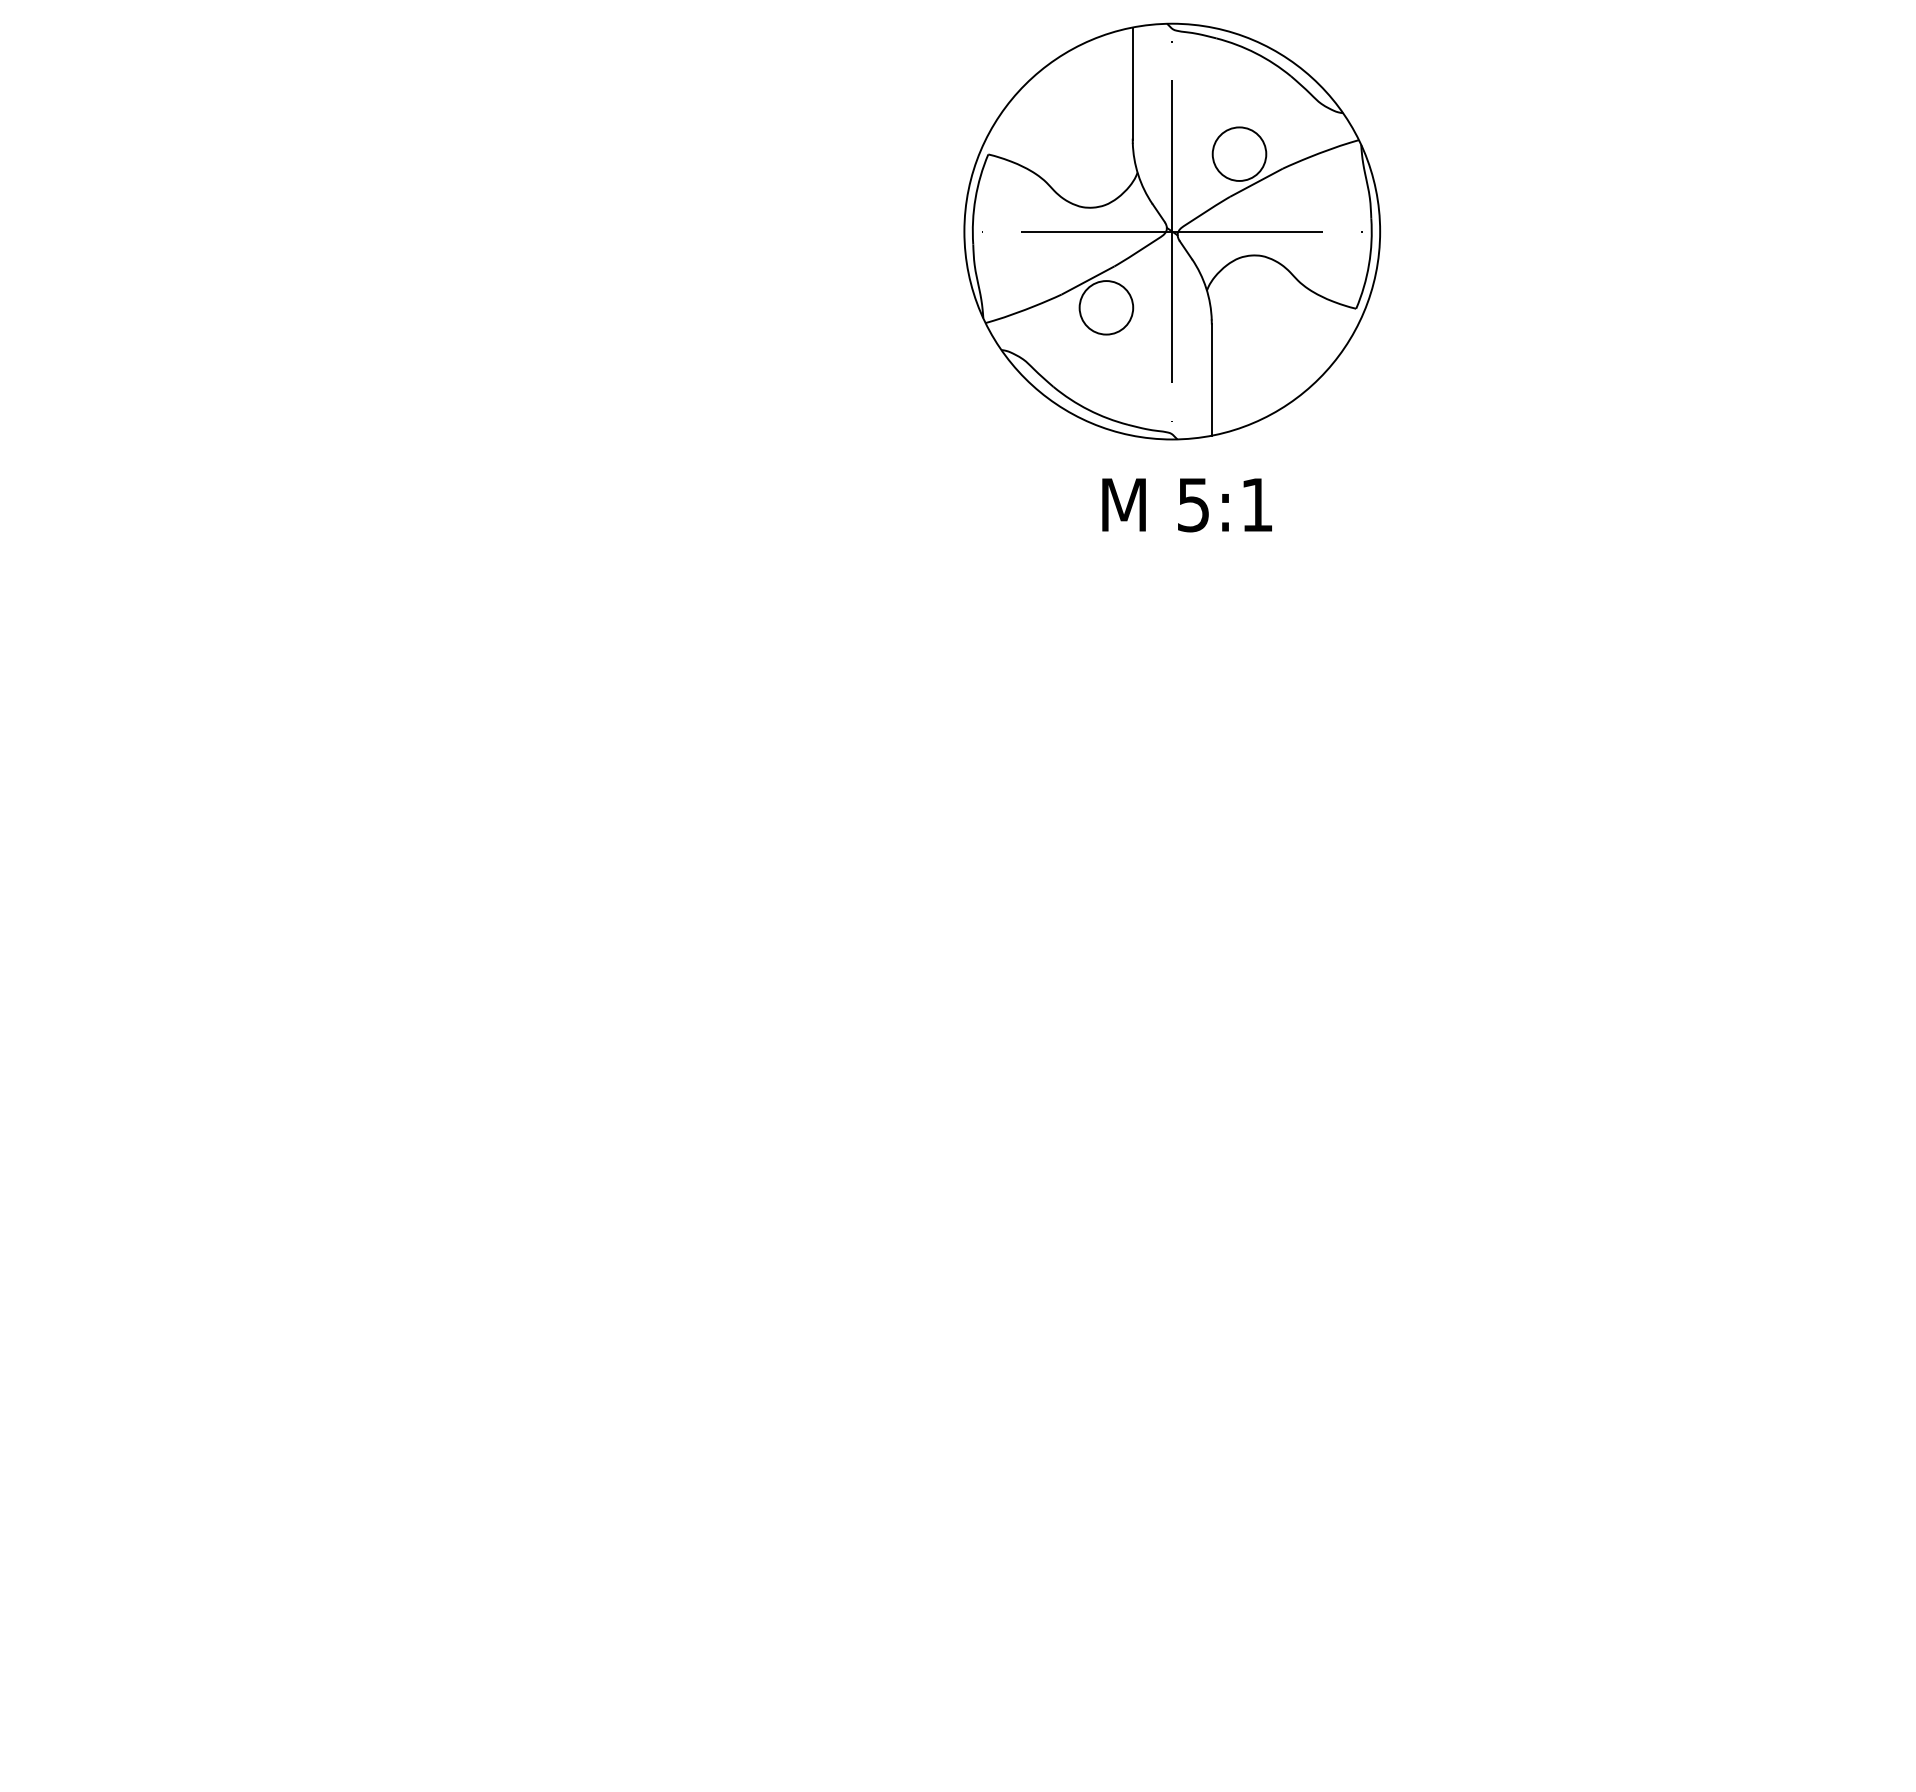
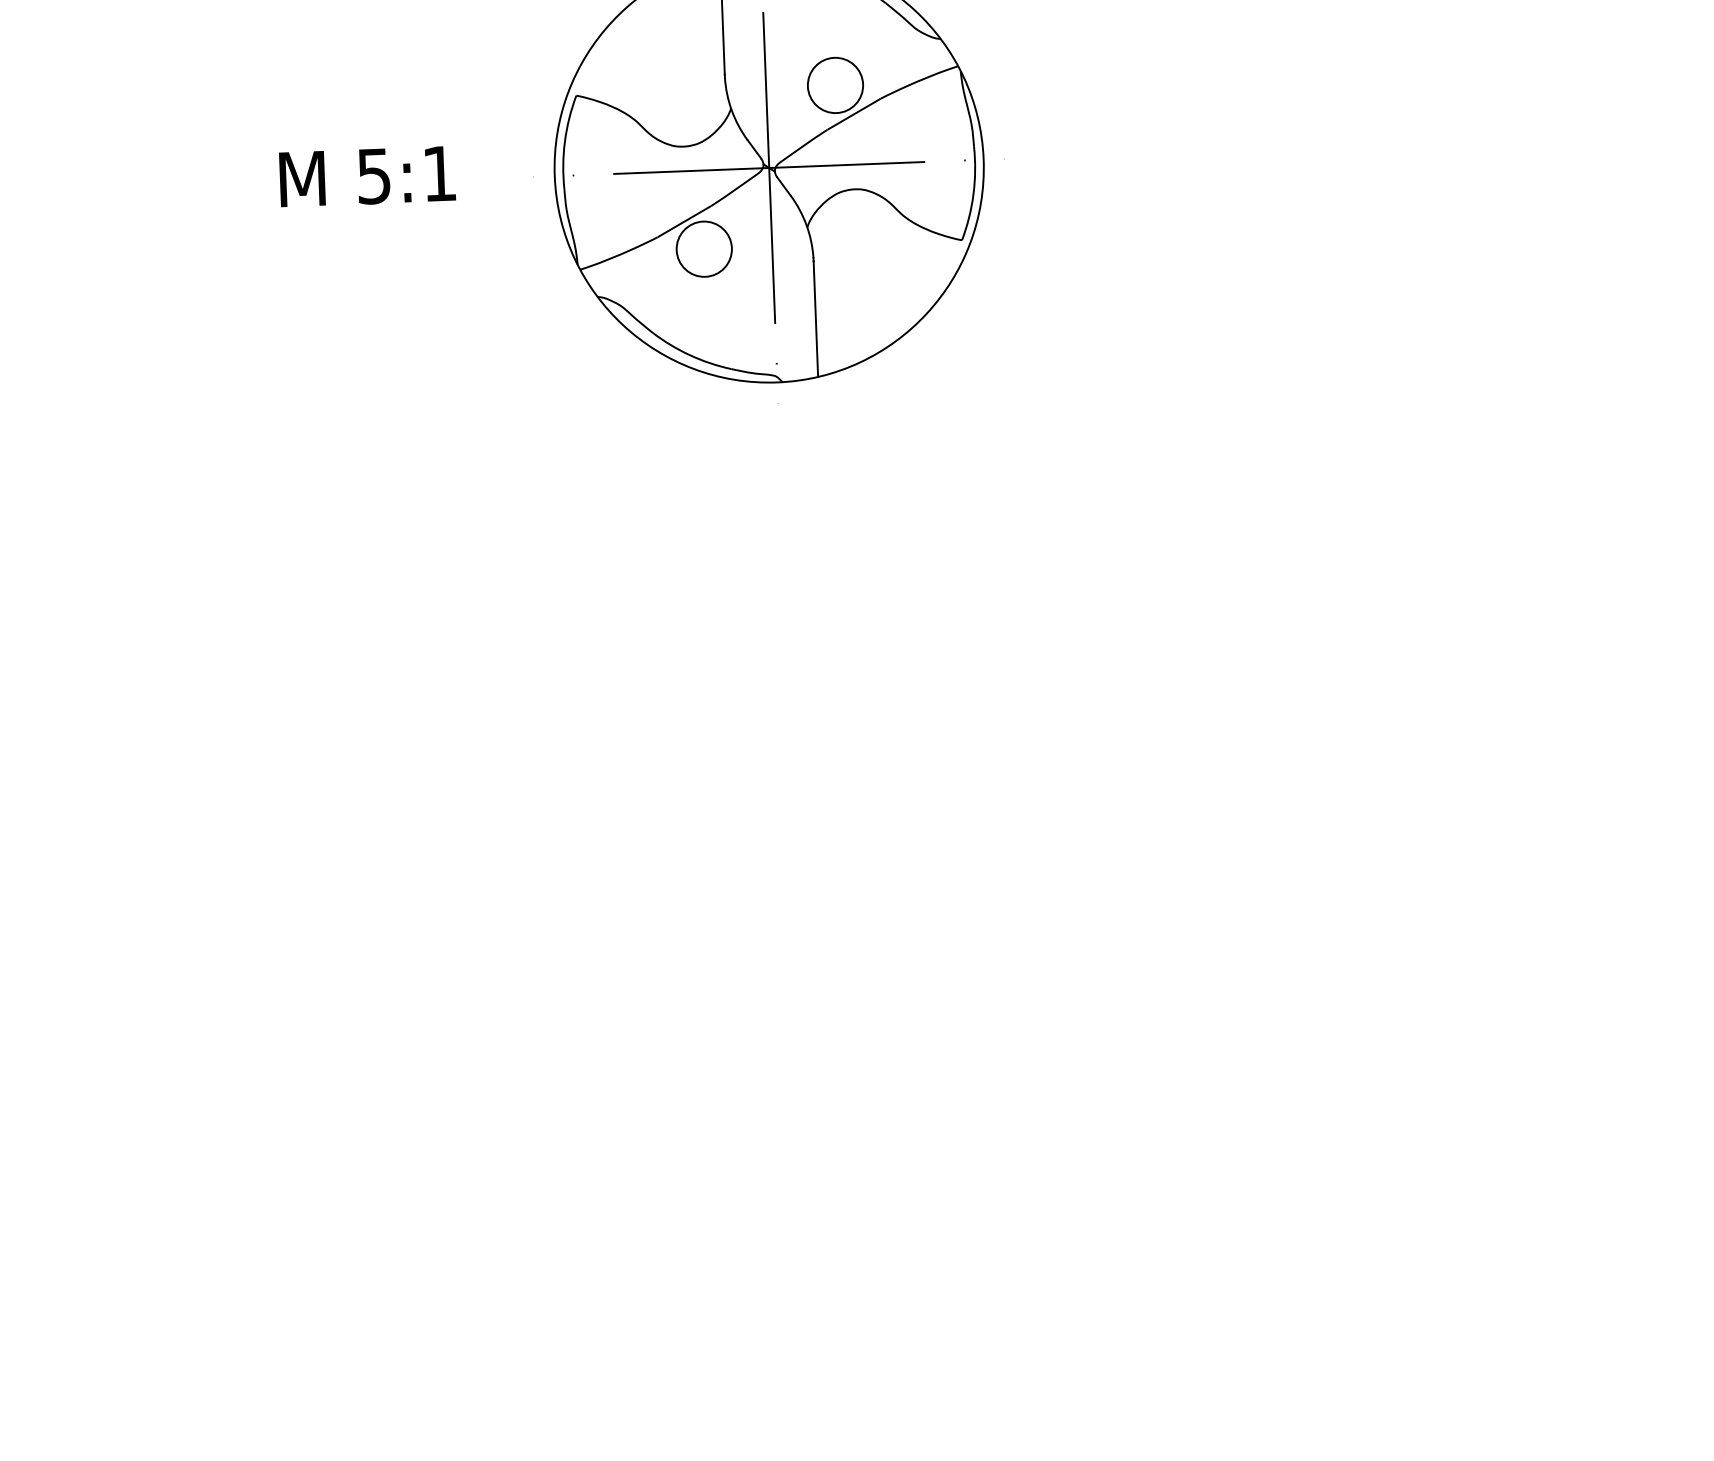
text: (1186, 505) -> (366, 177), moved

